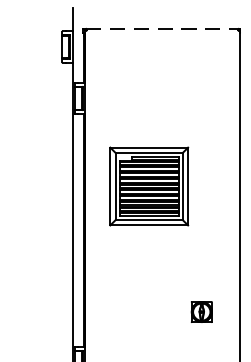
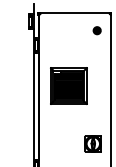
line: (163, 29) -> (75, 13), dashed -> solid
part: (208, 66) -> (96, 30), added
part: (200, 311) -> (92, 143), size x1.67

